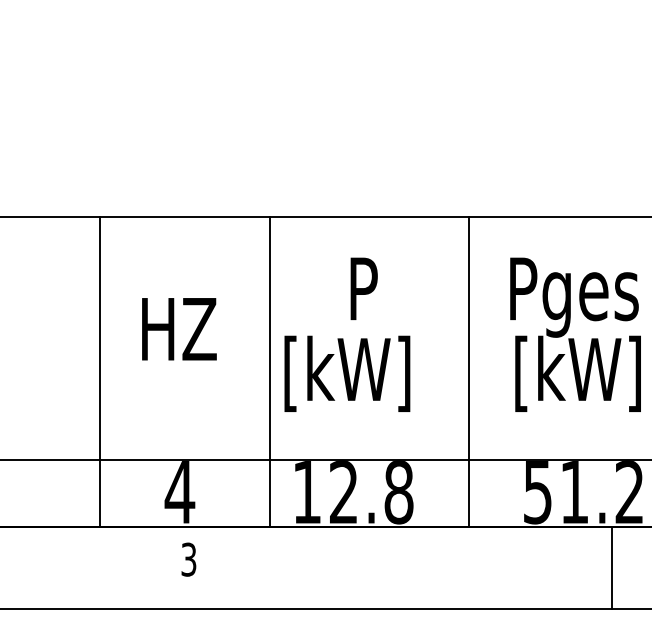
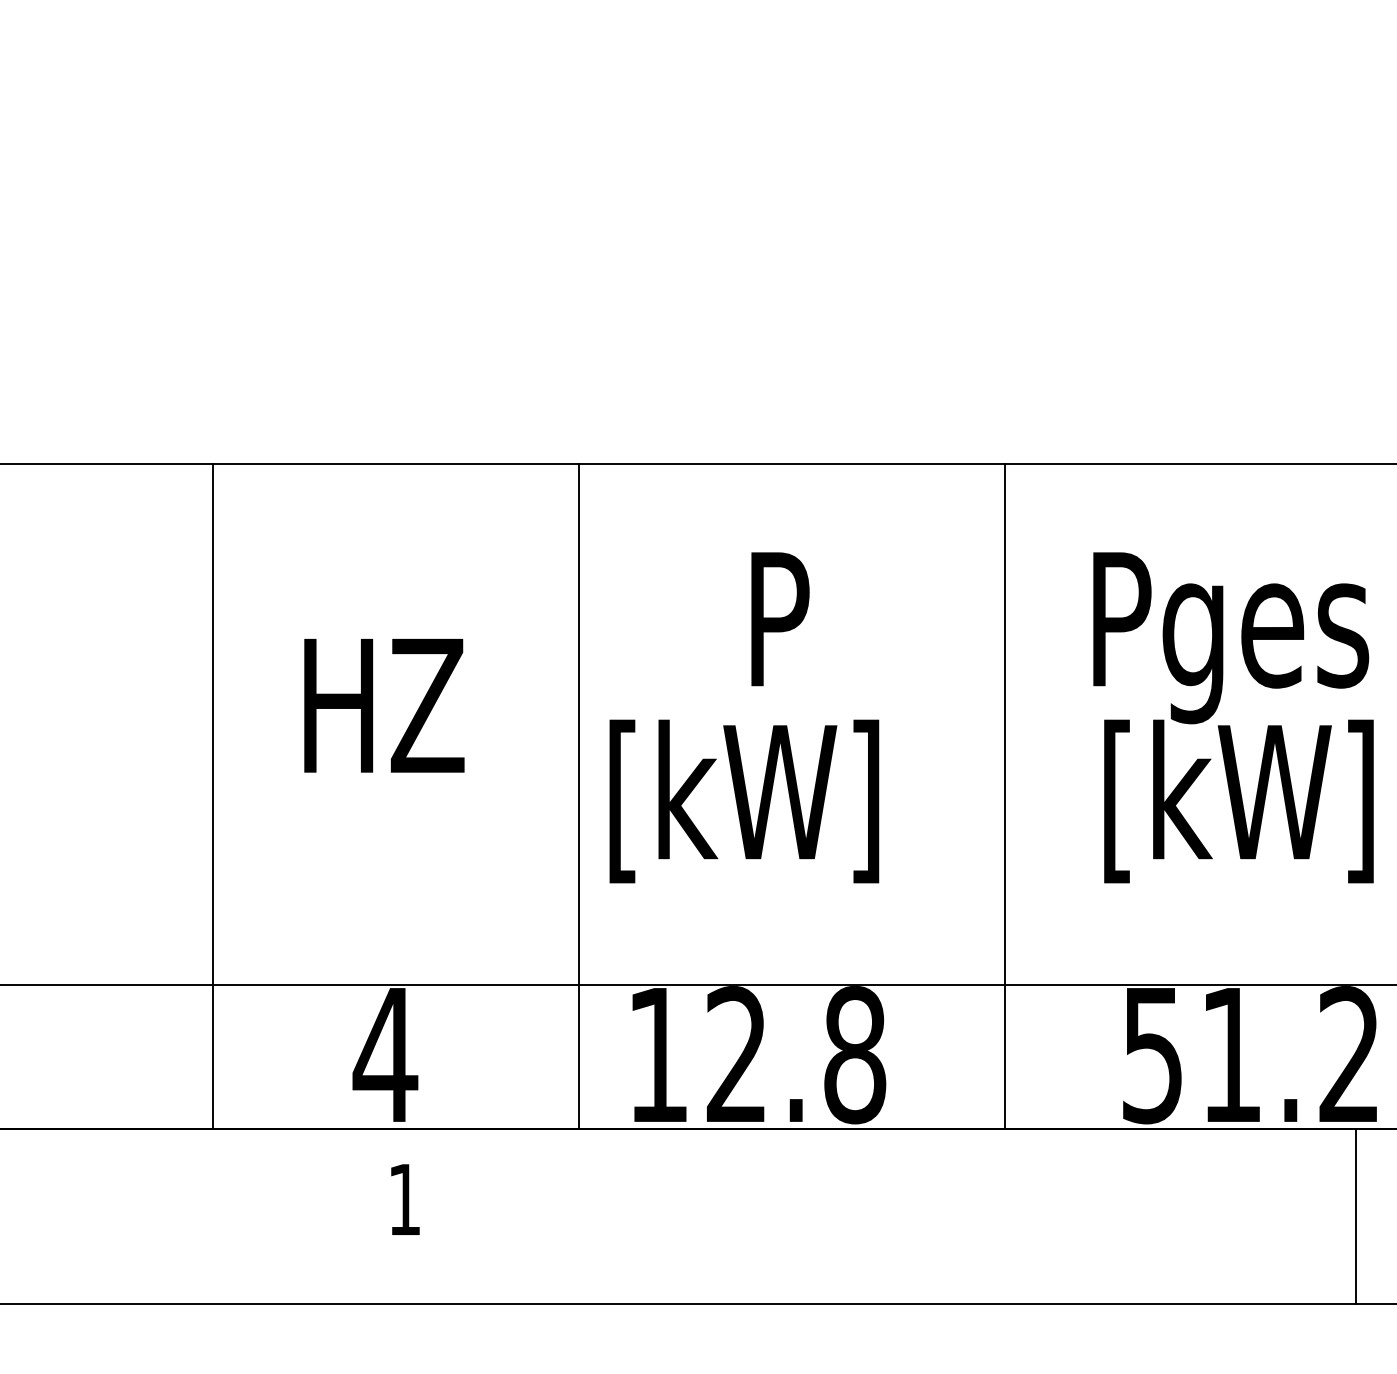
text: (188, 559) -> (403, 1199), 3 -> 1
line: (611, 567) -> (1355, 1216), moved

